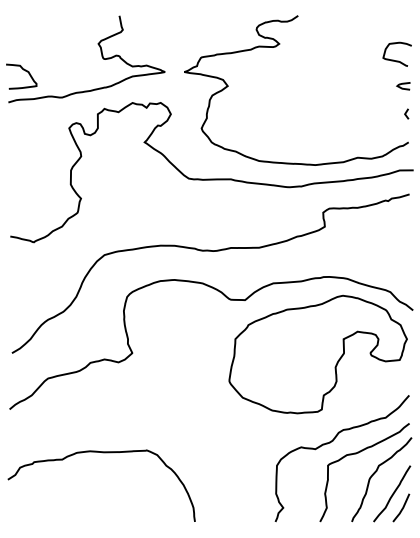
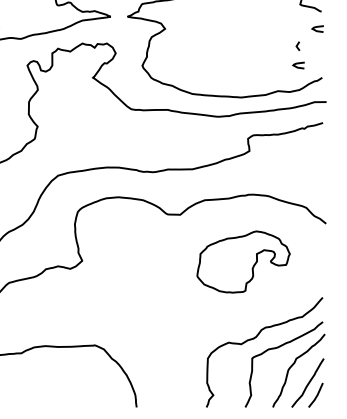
line: (406, 113) -> (297, 45), moved
curve: (380, 129) -> (297, 66), added
part: (317, 354) -> (243, 262), size x0.6

